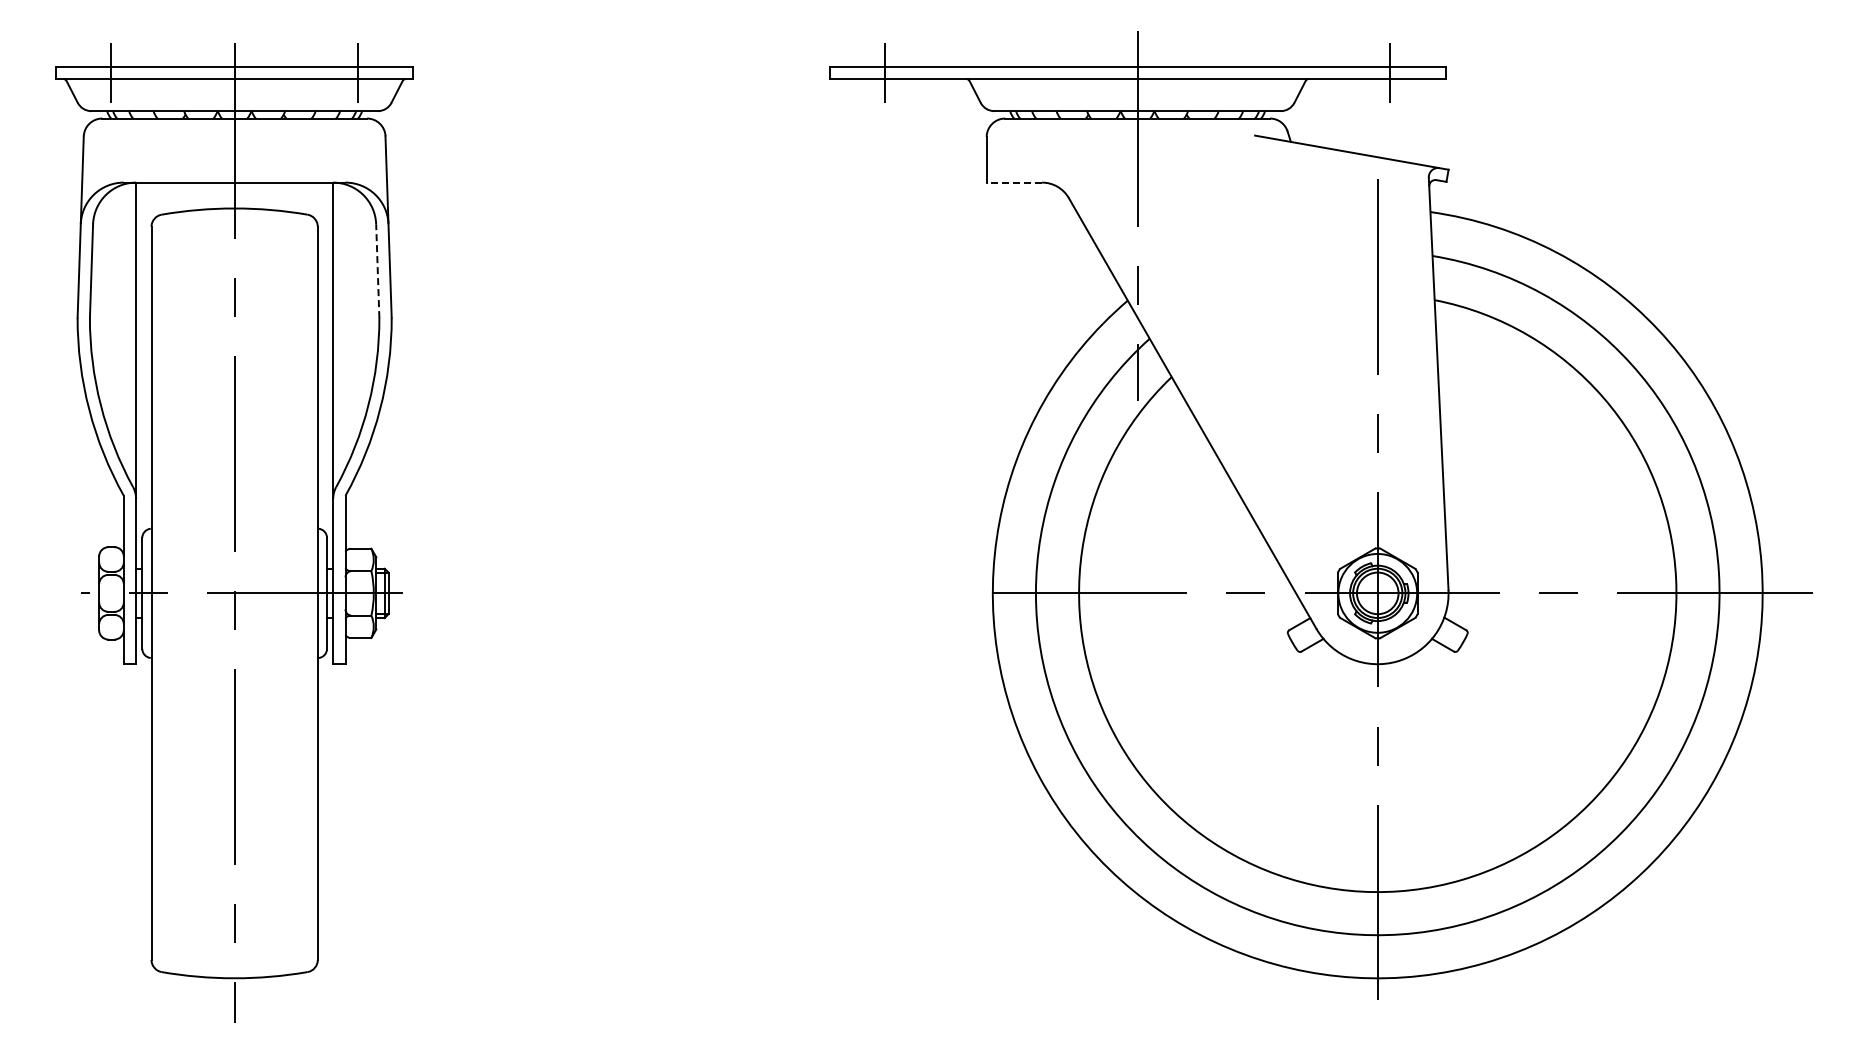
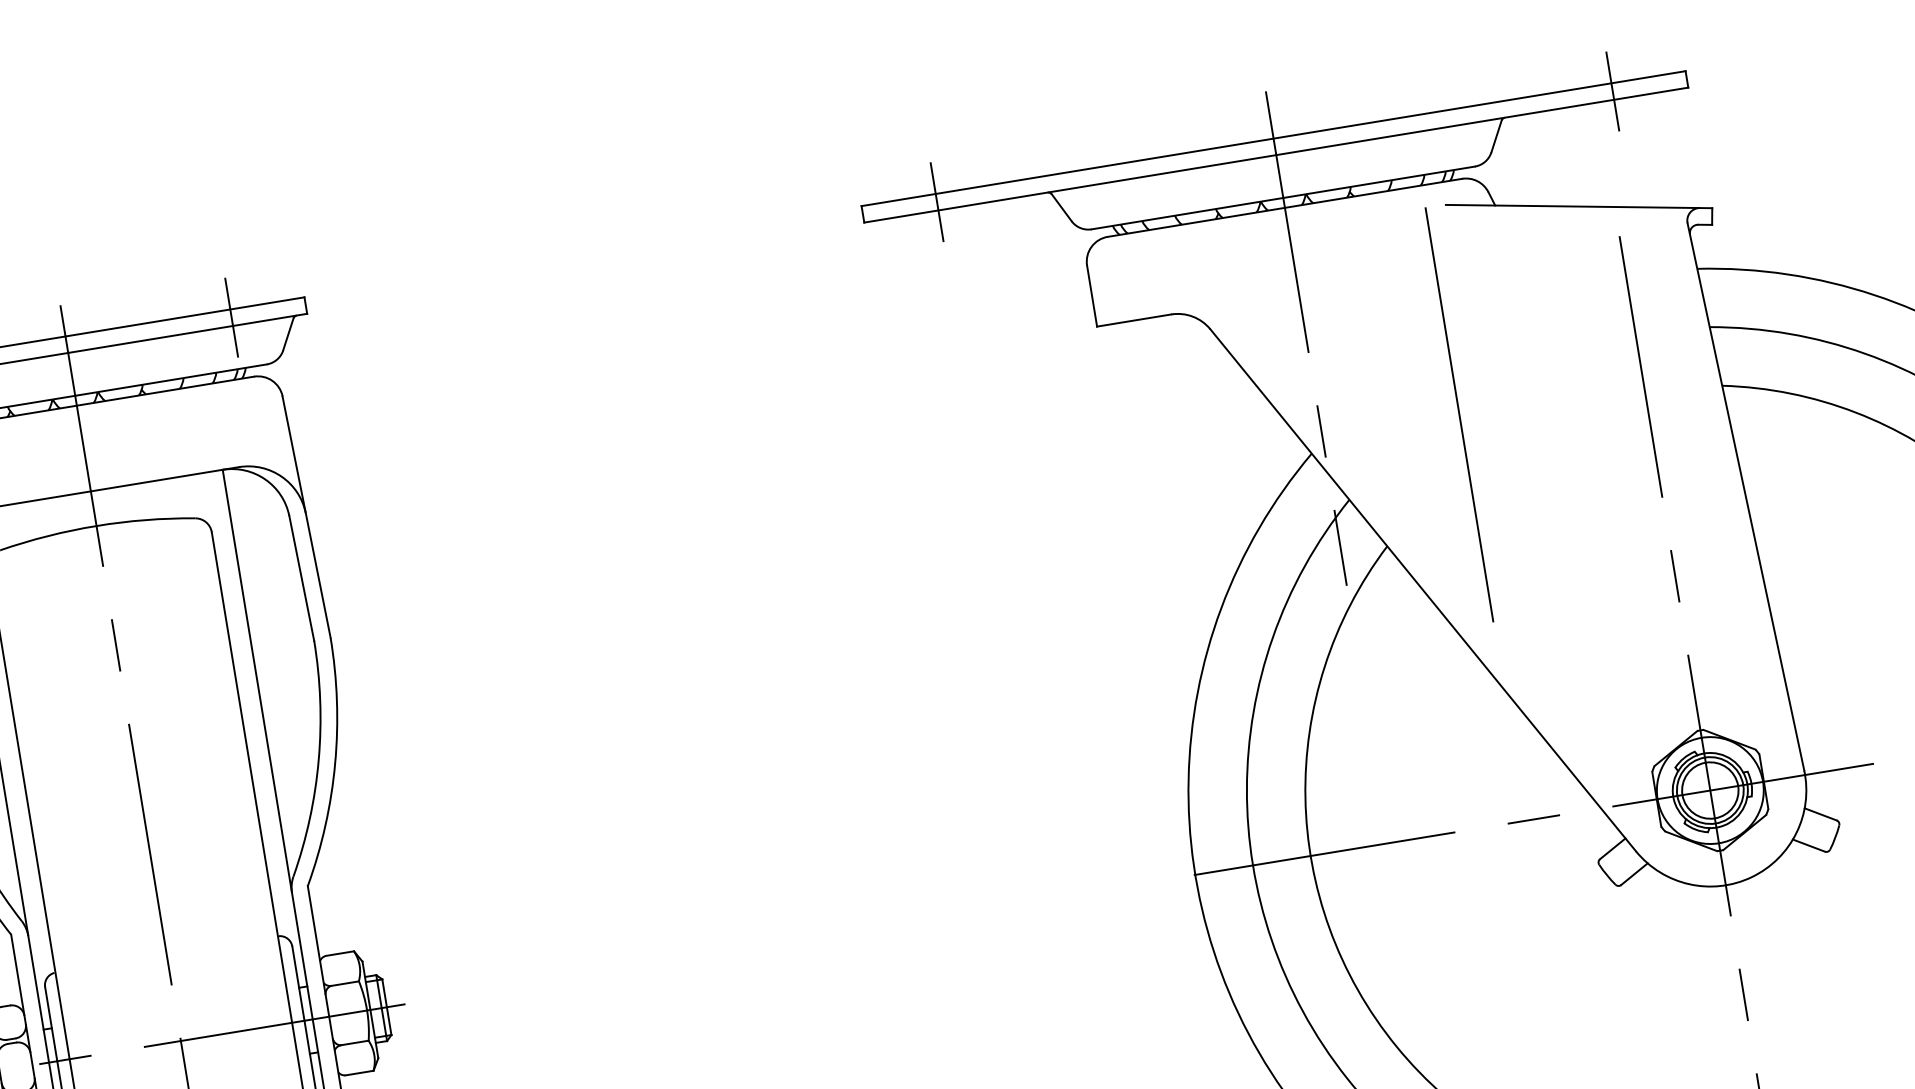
line: (1014, 182) -> (1134, 320), dashed -> solid
line: (377, 271) -> (301, 579), dashed -> solid
line: (1239, 289) -> (1458, 414), added

